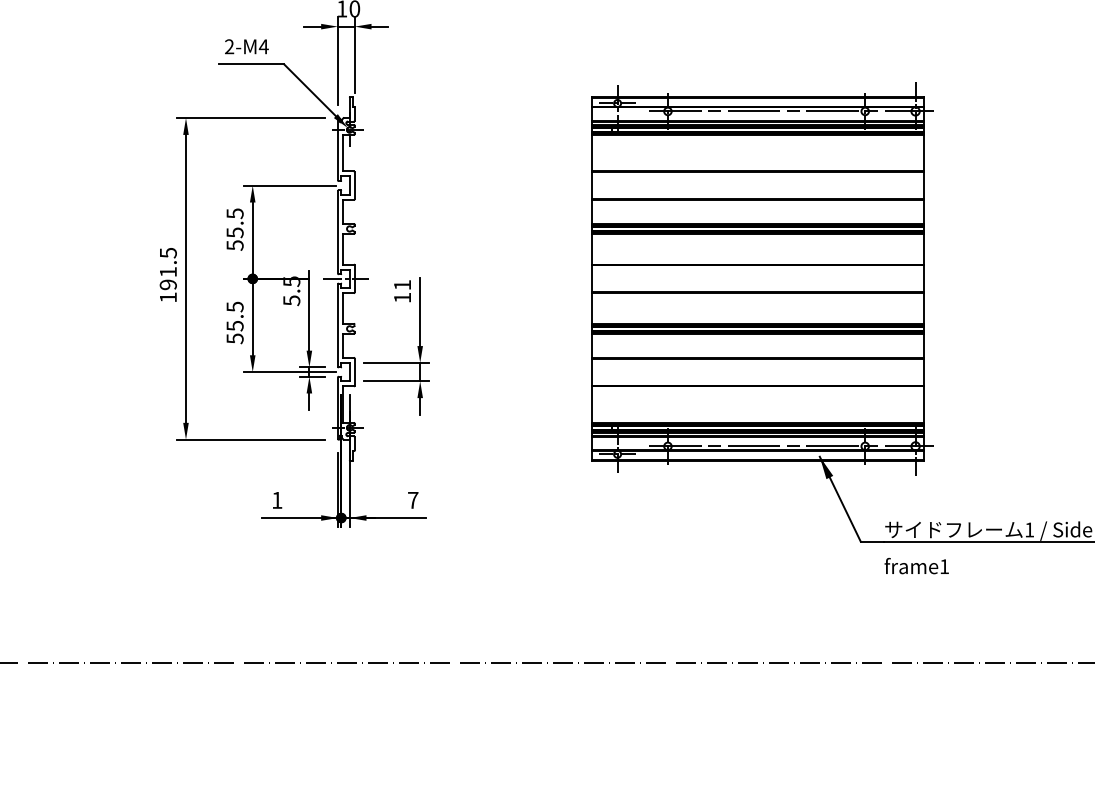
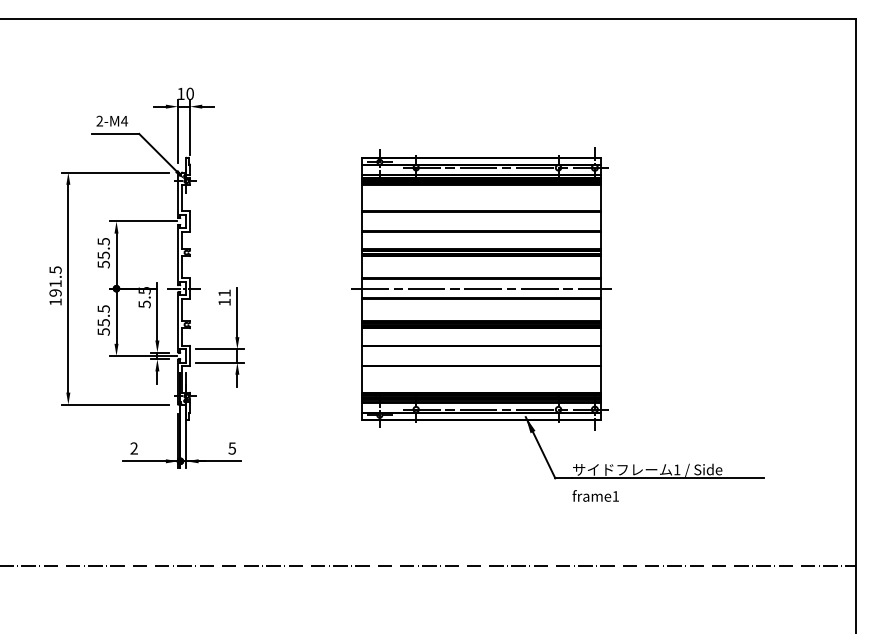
line: (758, 278) -> (481, 288), added
text: (276, 500) -> (133, 448), 1 -> 2
text: (413, 500) -> (232, 448), 7 -> 5

